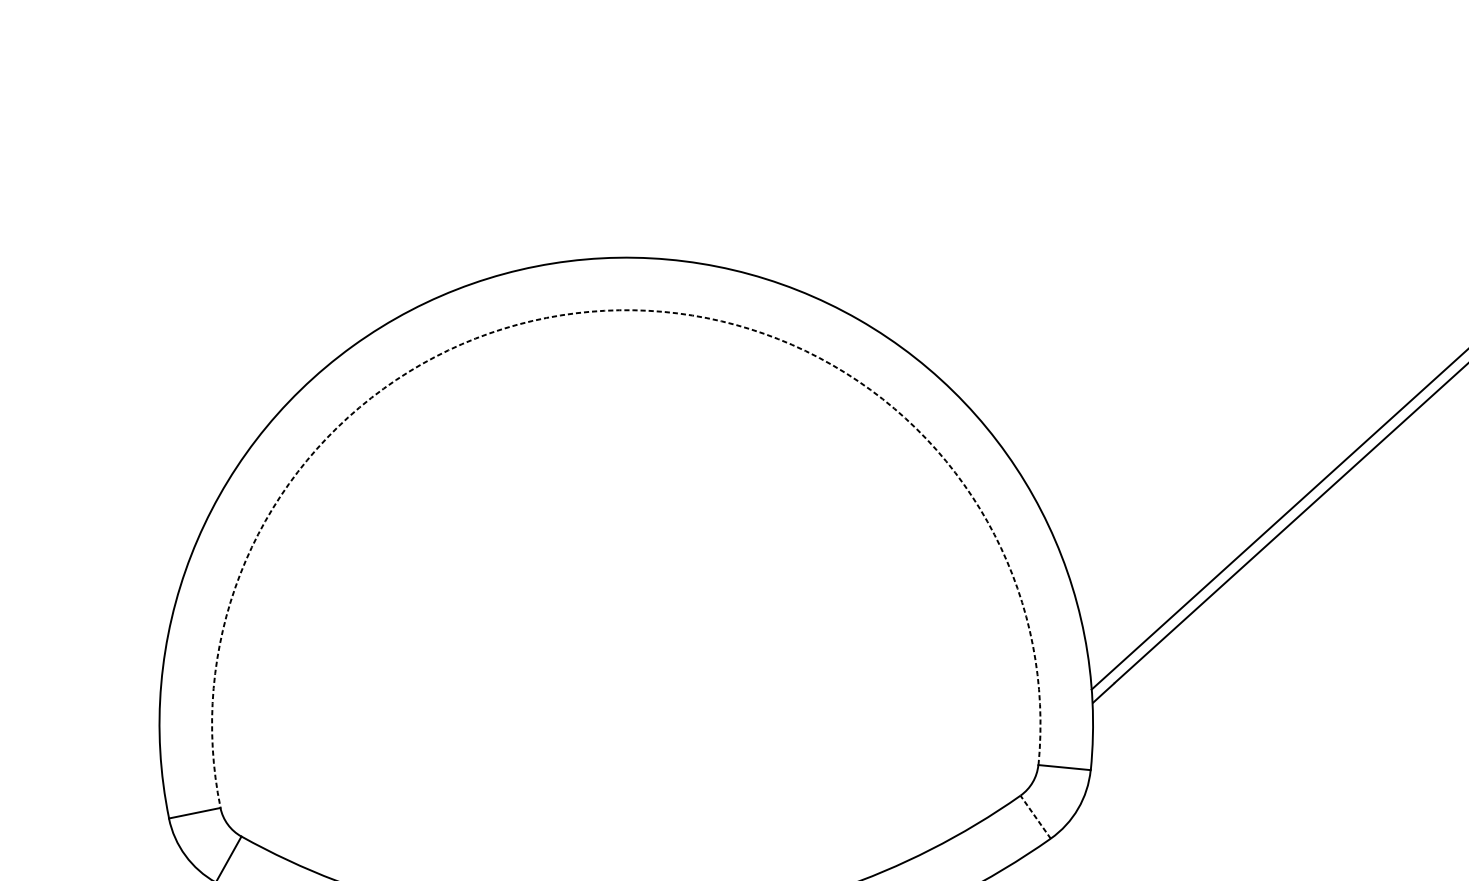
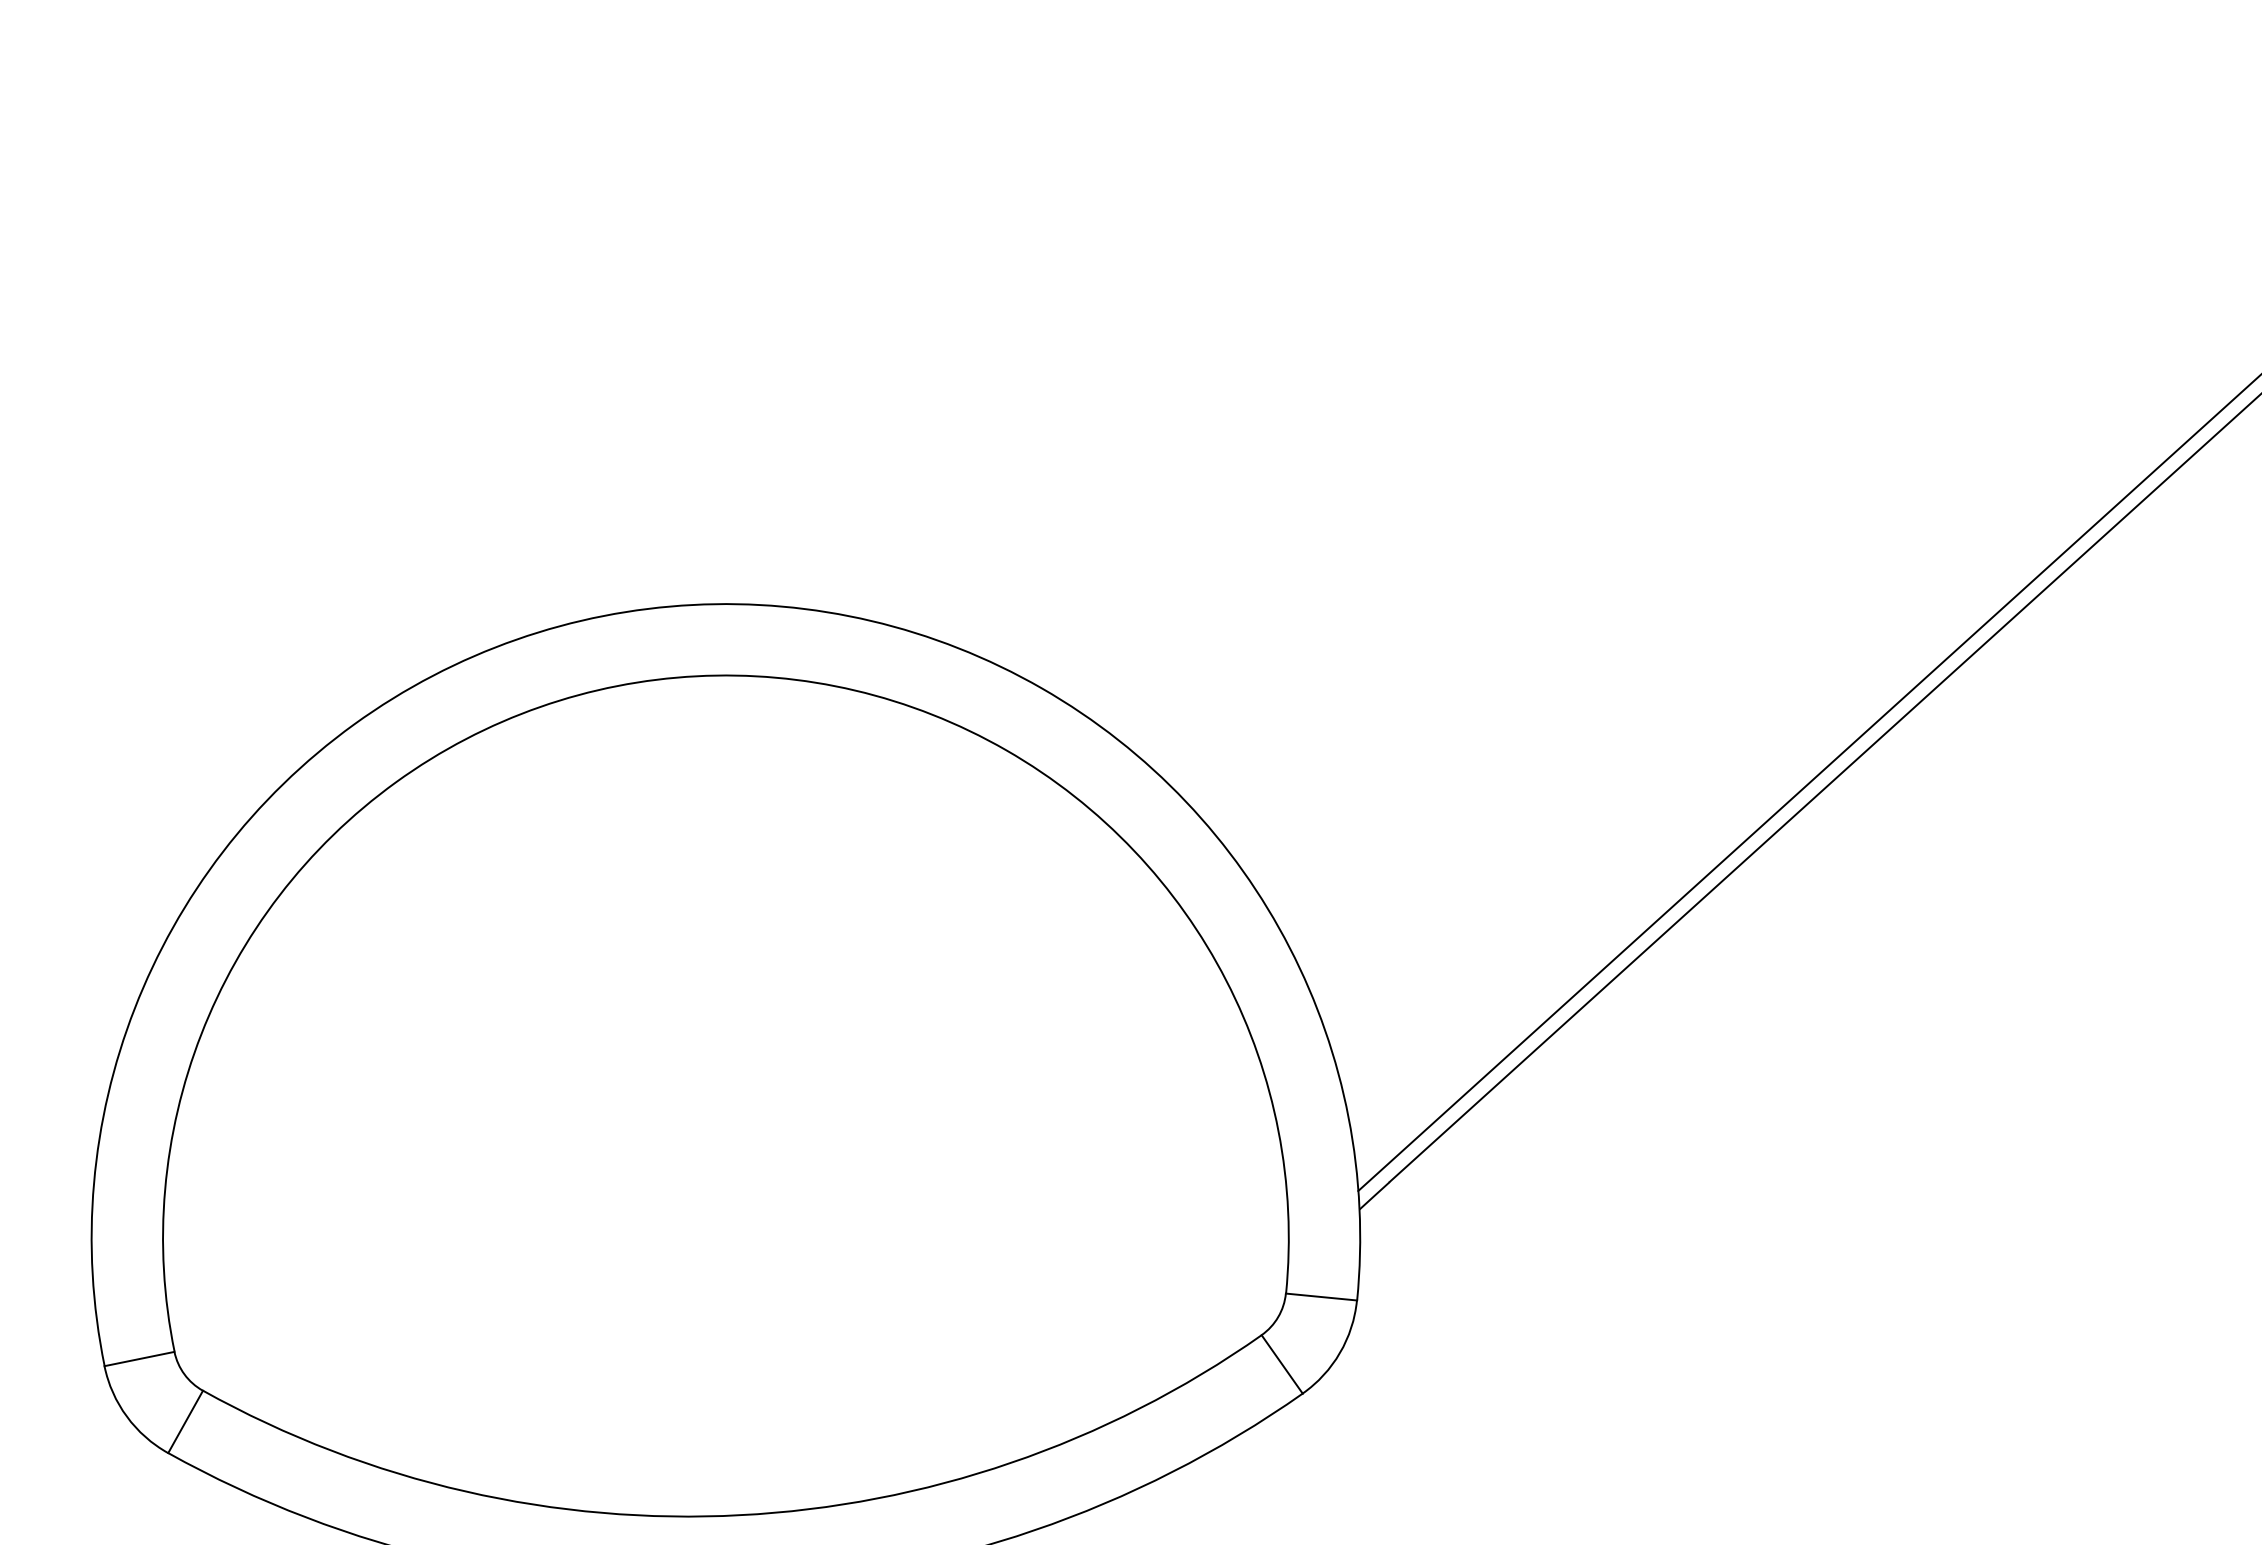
arc: (604, 310) -> (696, 676), dashed -> solid
line: (1035, 817) -> (1282, 1364), dashed -> solid

